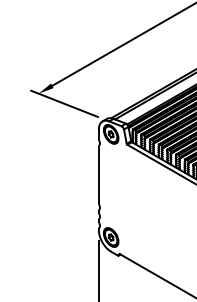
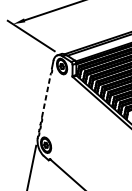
line: (98, 174) -> (46, 95), solid -> dashed

